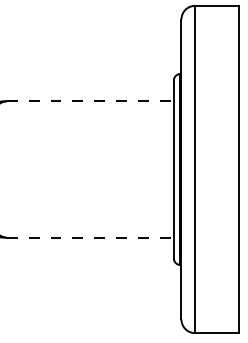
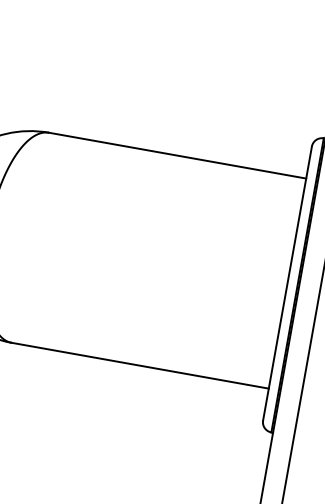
line: (90, 101) -> (177, 155), dashed -> solid
line: (90, 237) -> (140, 365), dashed -> solid

